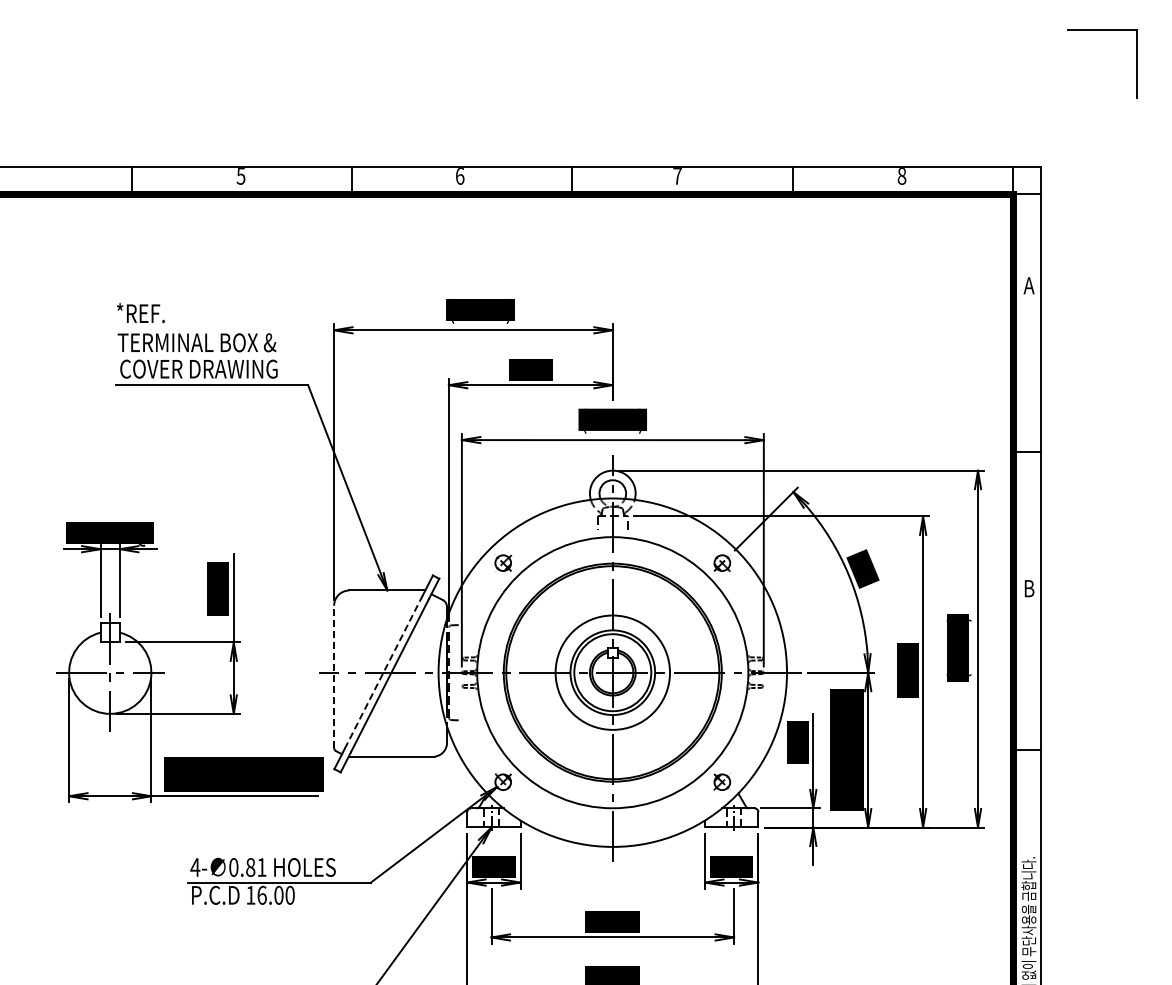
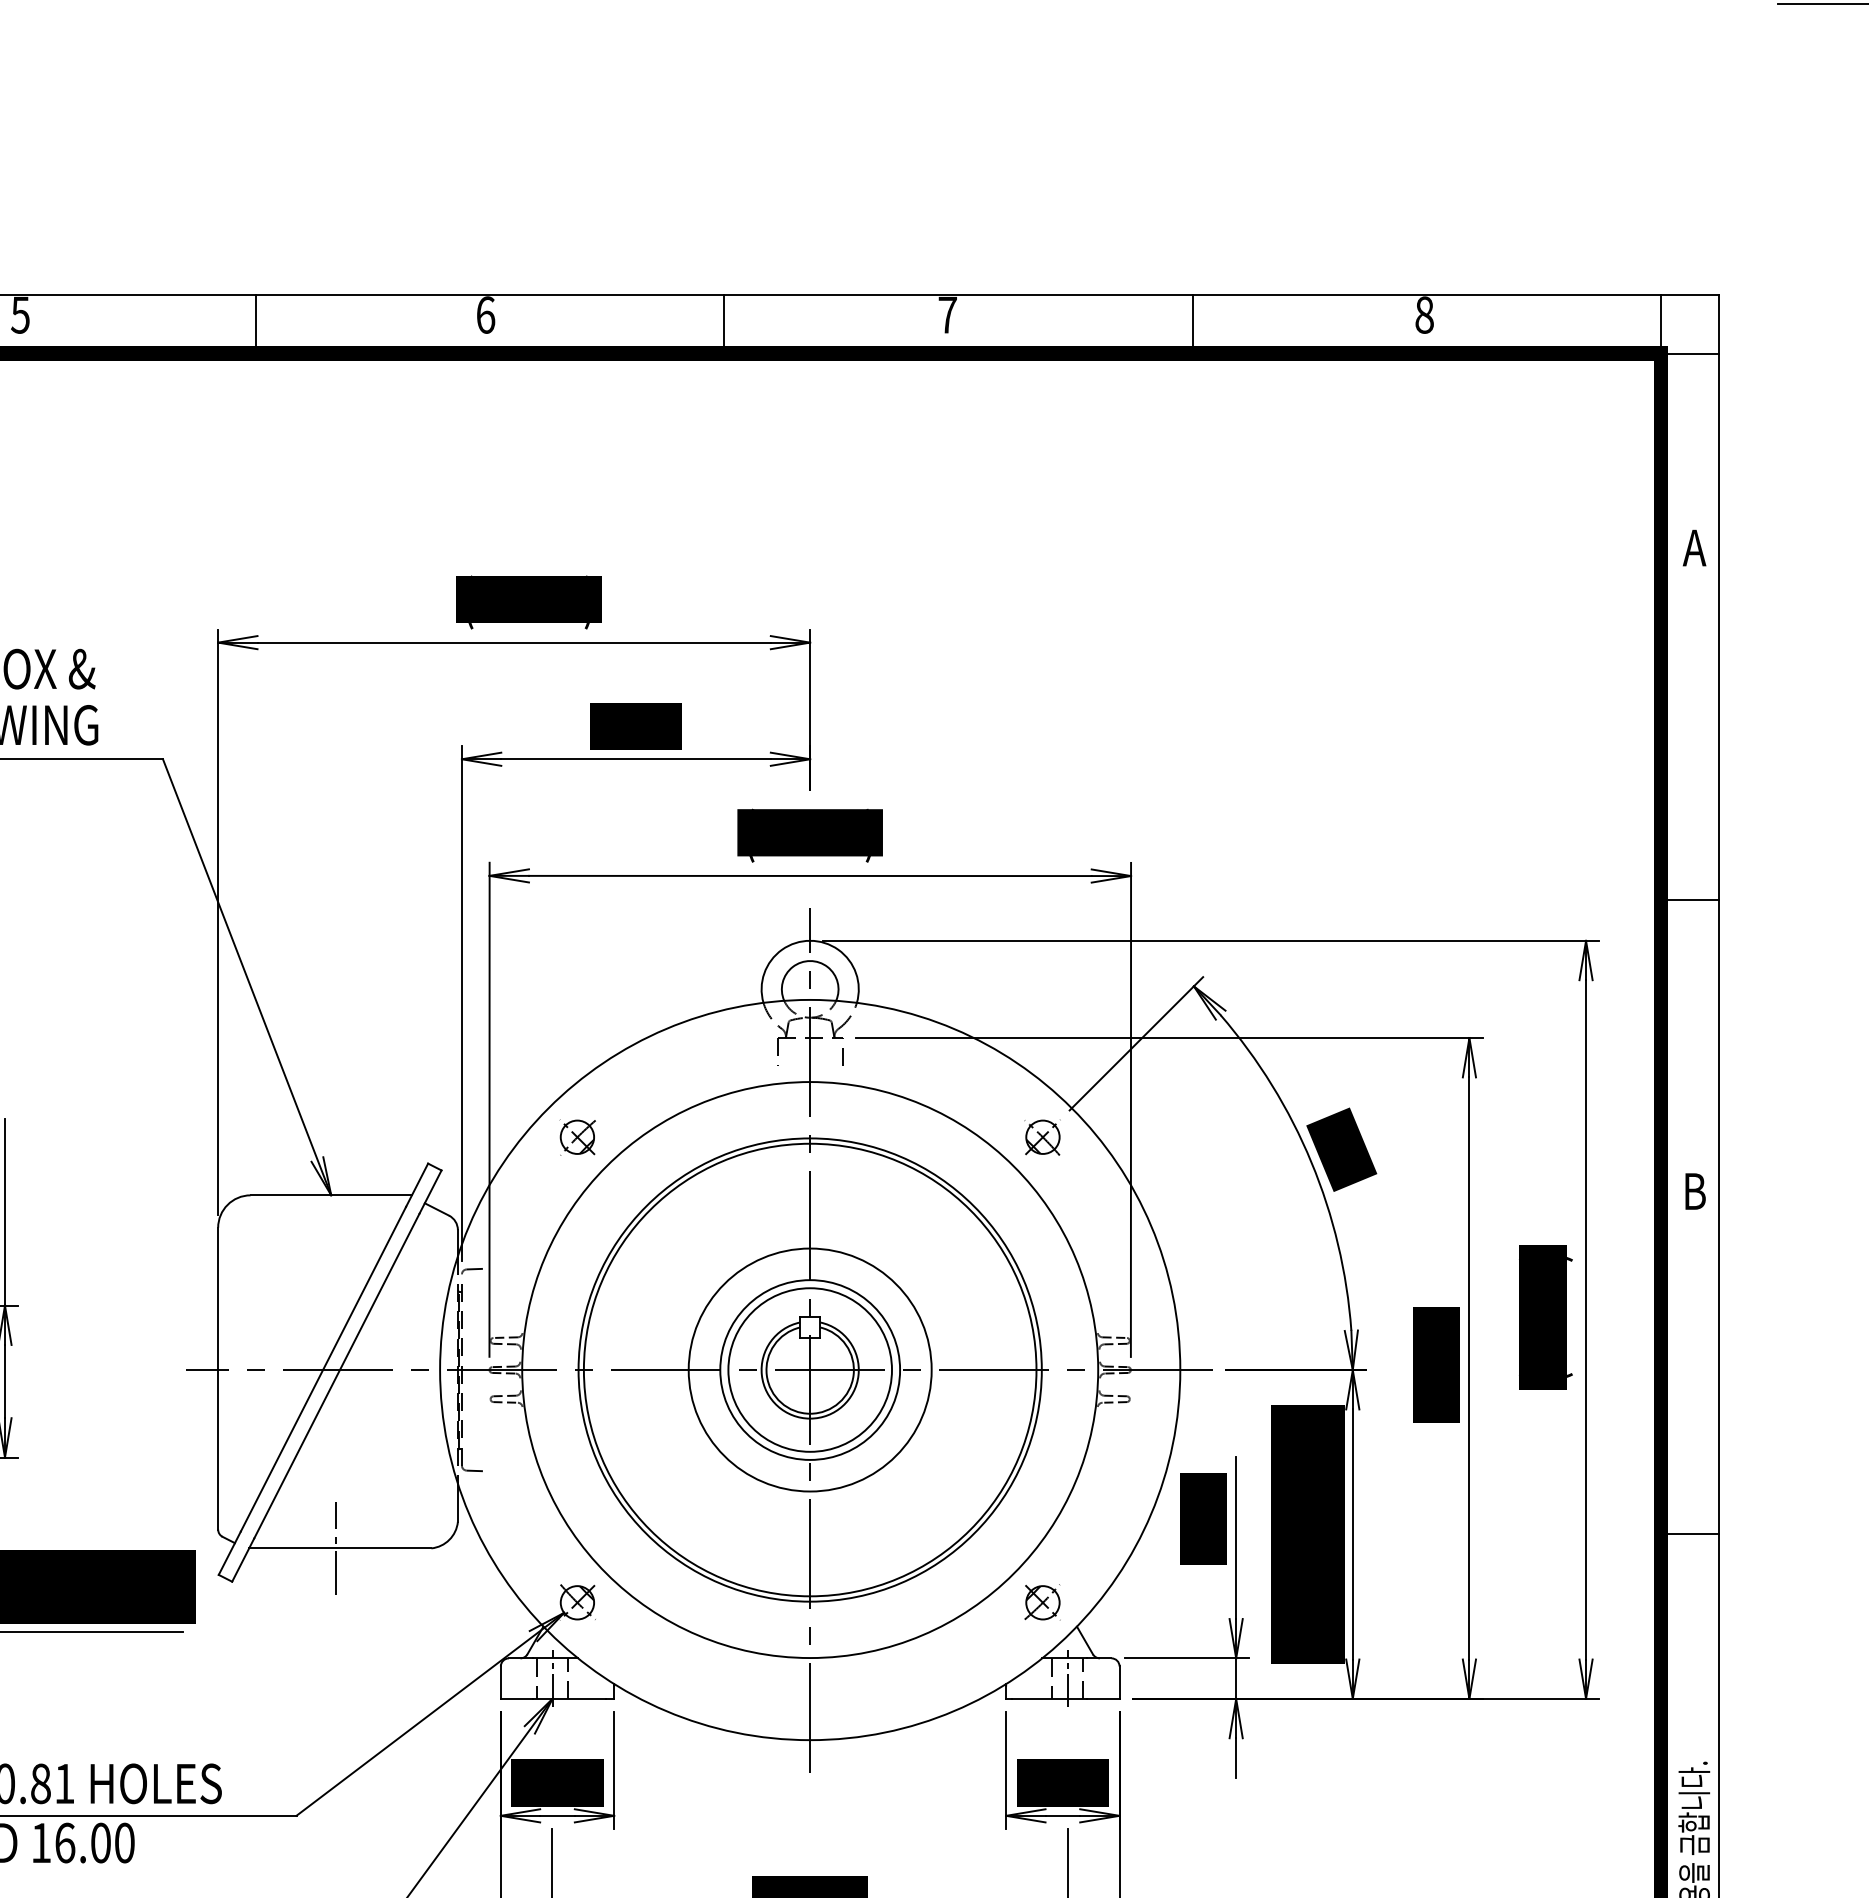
line: (383, 672) -> (323, 1369), dashed -> solid
line: (334, 676) -> (218, 1378), dashed -> solid
line: (389, 756) -> (335, 1548), added

